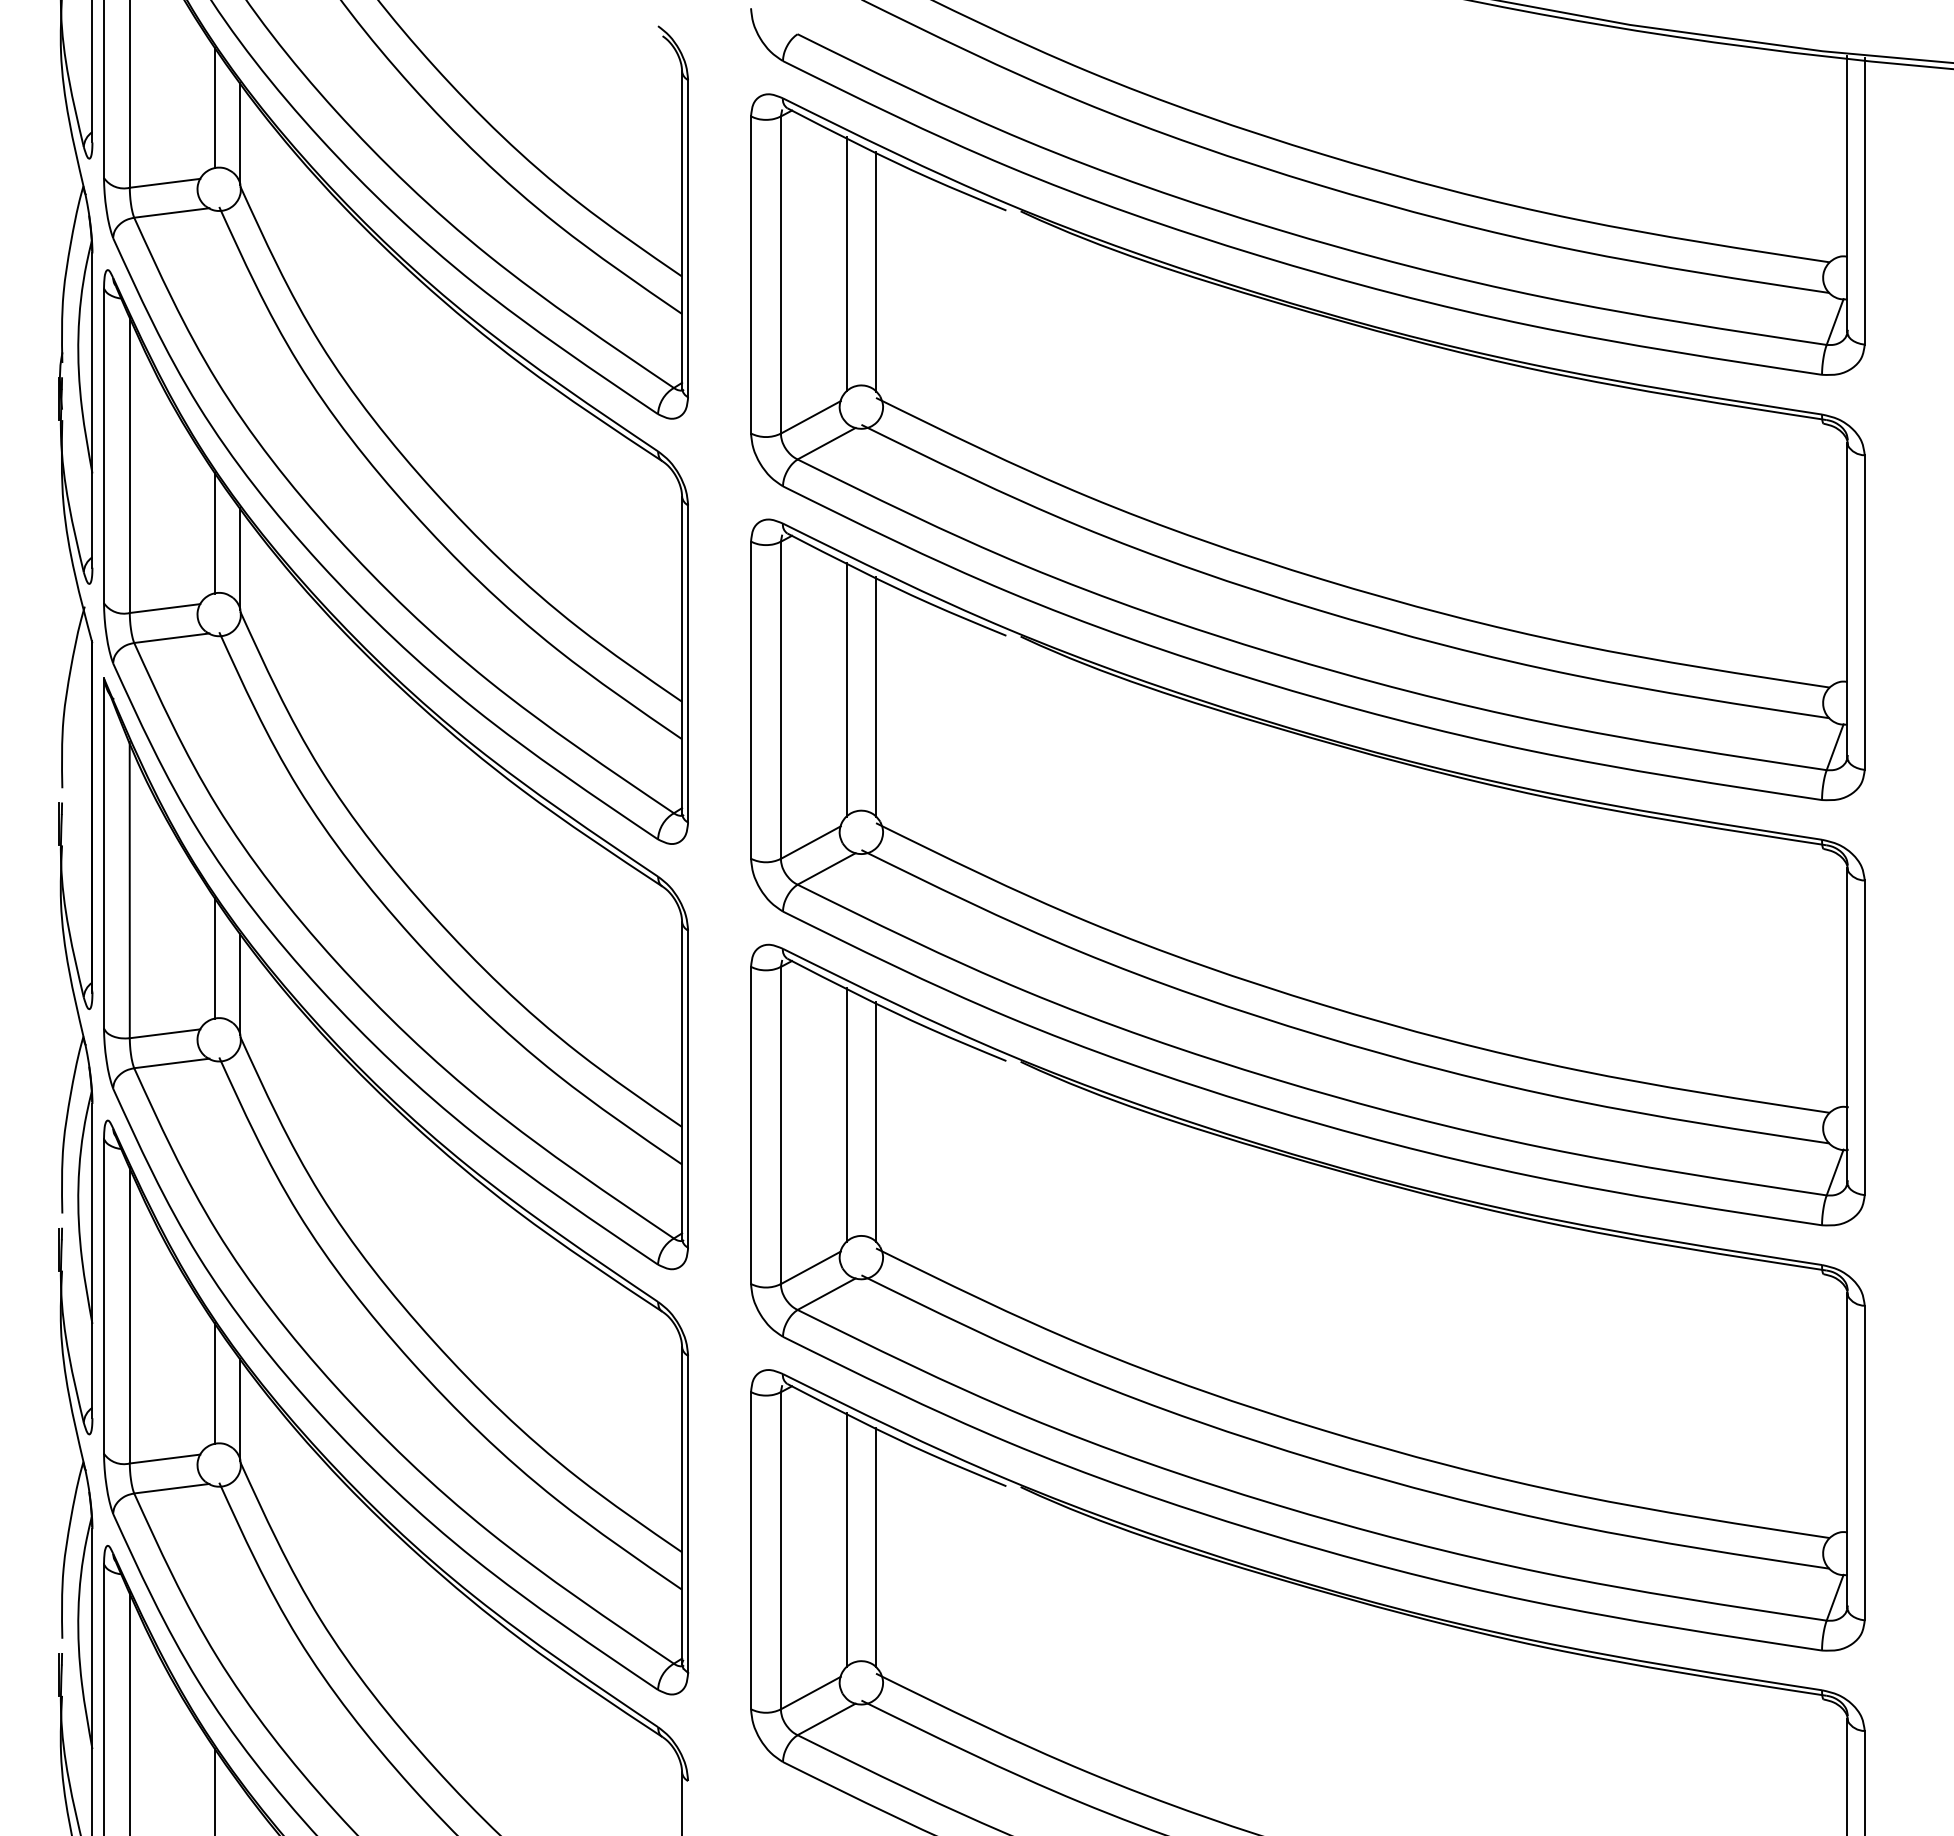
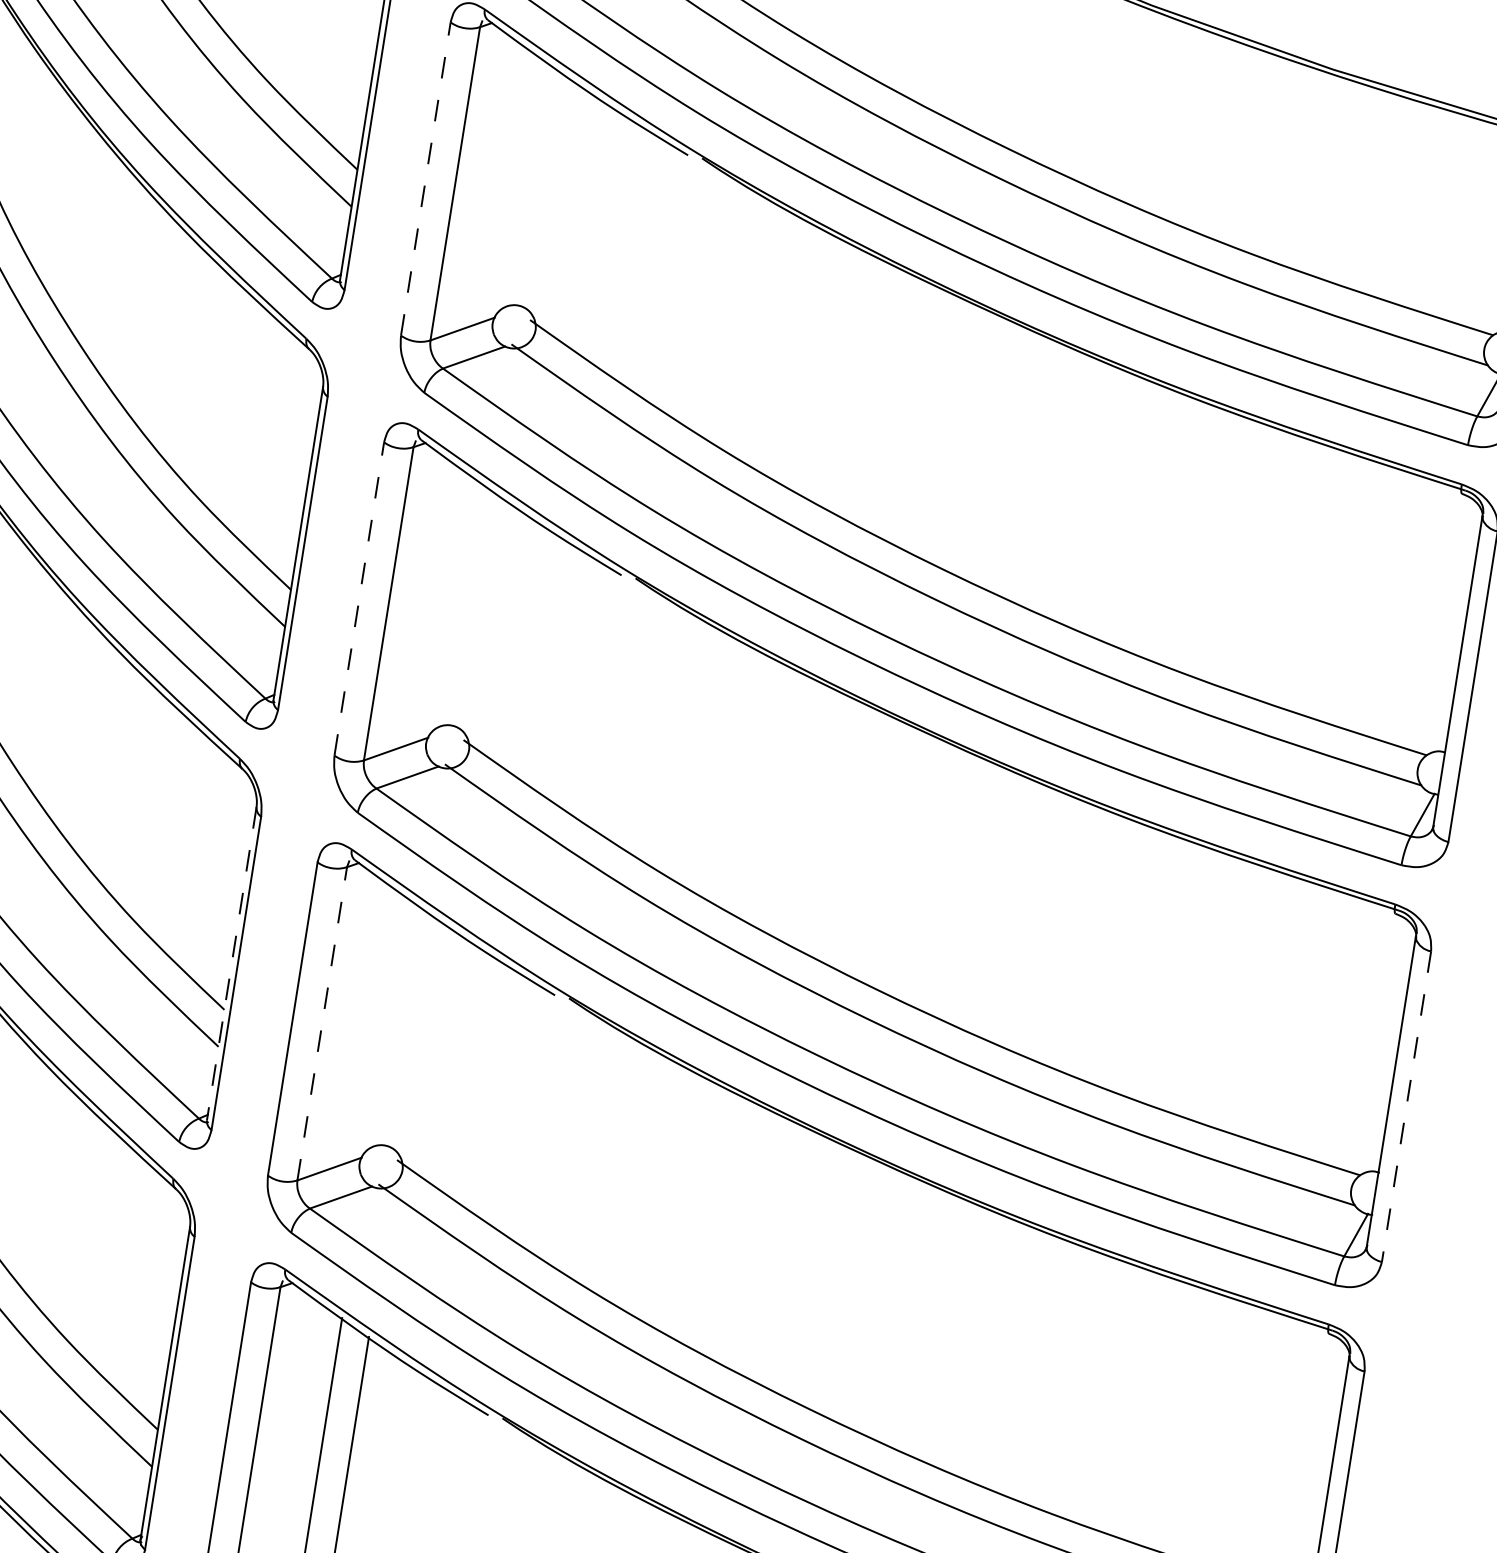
line: (846, 264) -> (521, 183), removed
line: (876, 271) -> (550, 195), removed
line: (751, 274) -> (426, 178), solid -> dashed
line: (846, 689) -> (455, 603), removed
line: (876, 696) -> (483, 615), removed
line: (751, 700) -> (359, 599), solid -> dashed
line: (1864, 1038) -> (1406, 1107), solid -> dashed
line: (682, 1080) -> (232, 963), solid -> dashed
line: (846, 1114) -> (388, 1023), removed
line: (876, 1122) -> (417, 1035), removed
line: (780, 1125) -> (321, 1023), solid -> dashed

